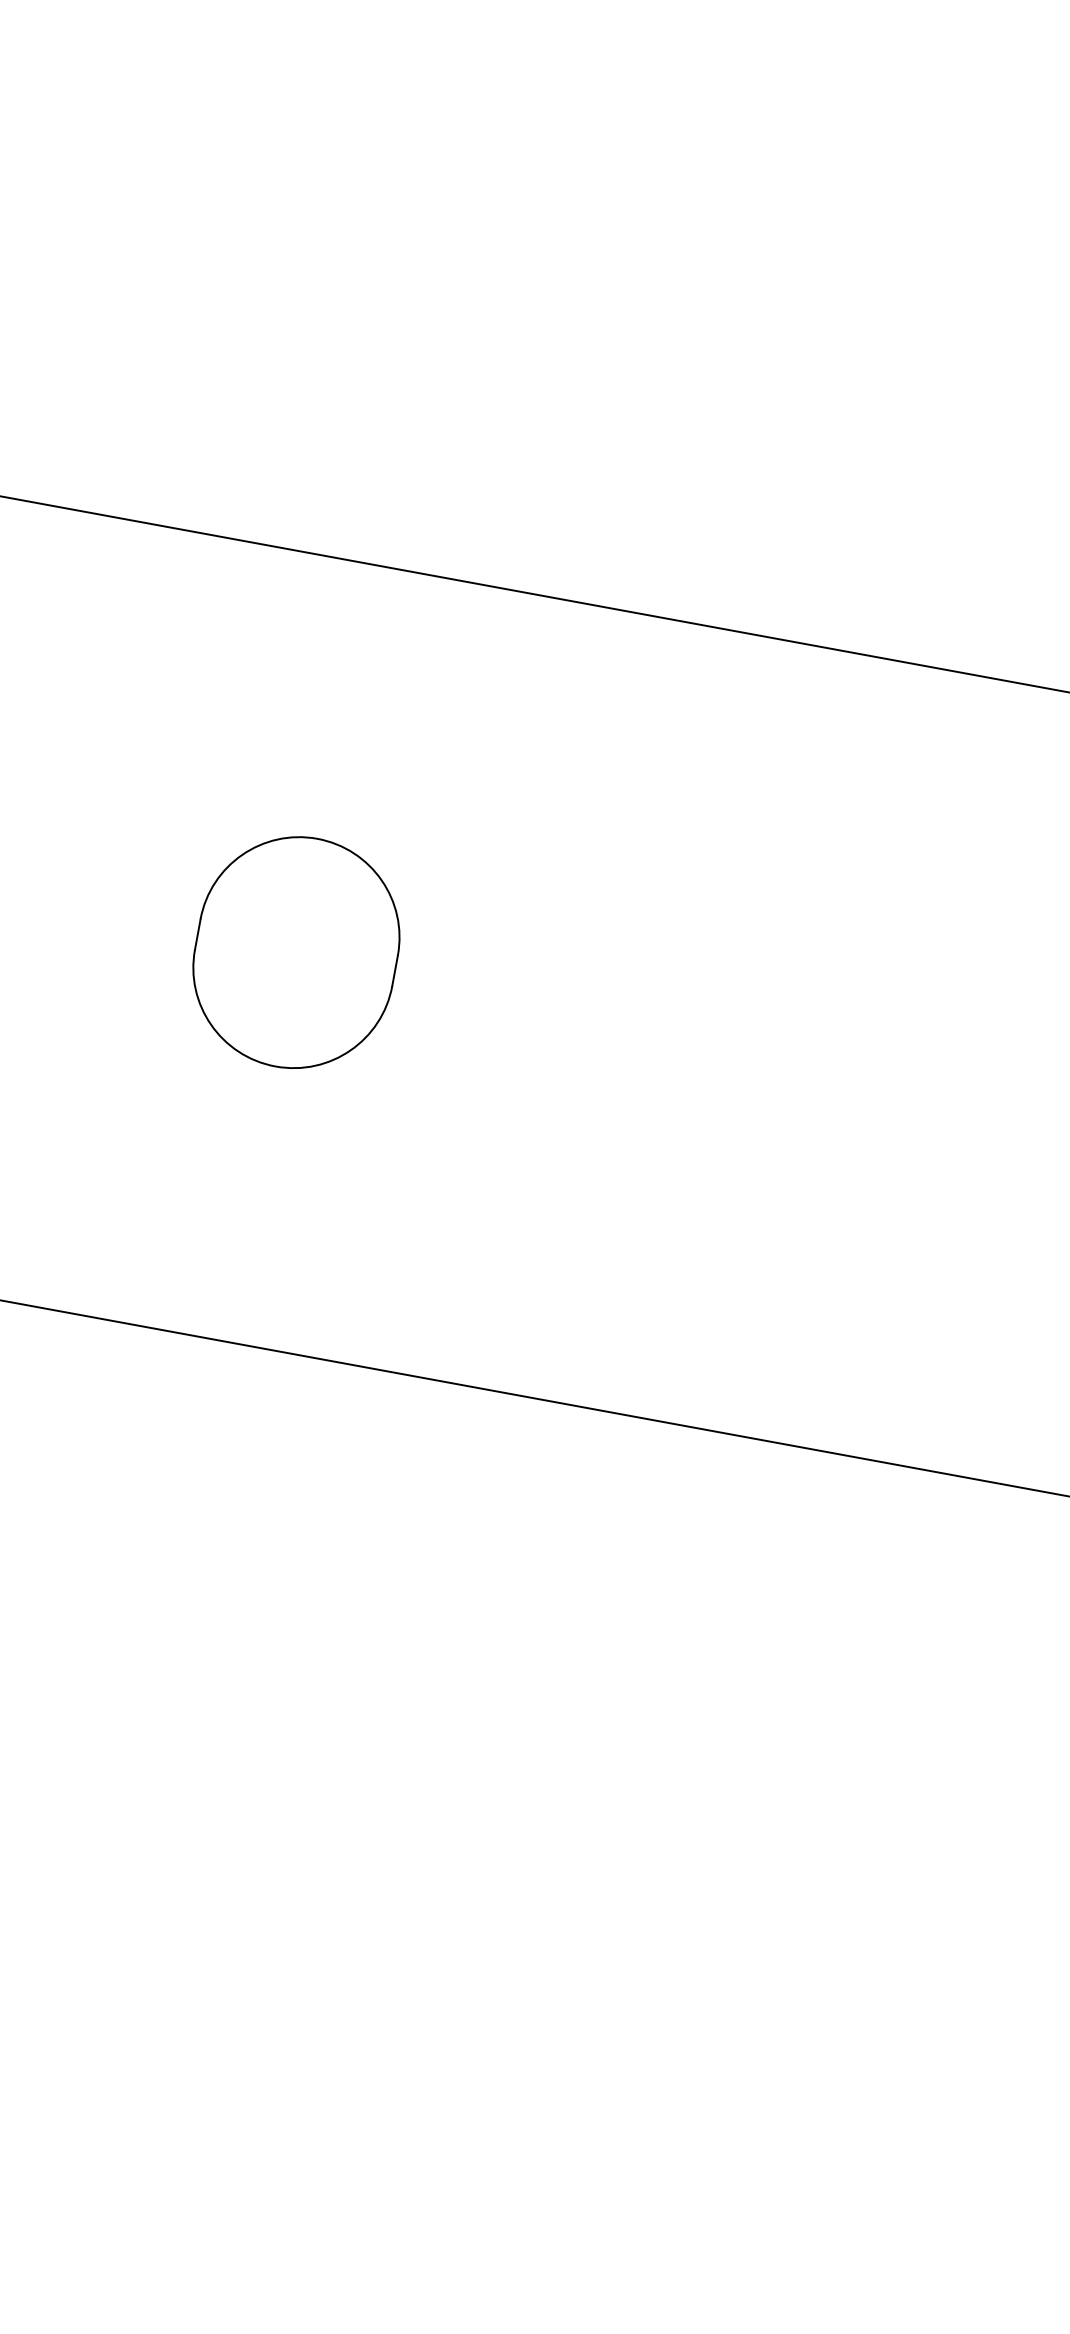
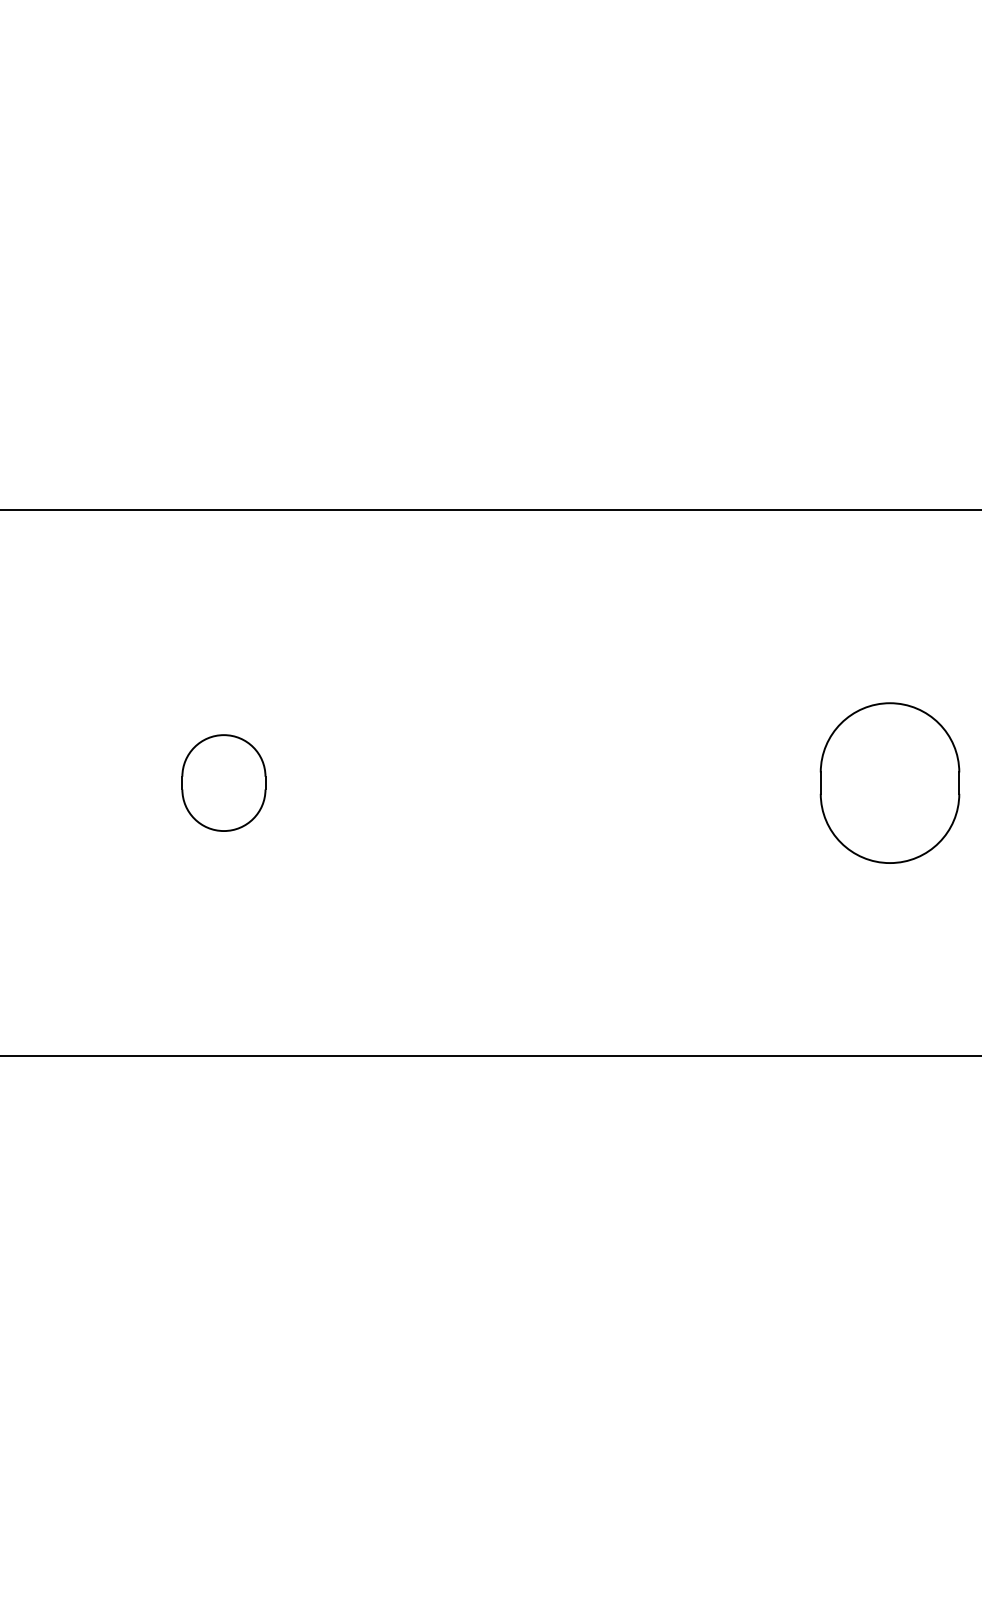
part: (296, 951) -> (223, 782), size x0.6

